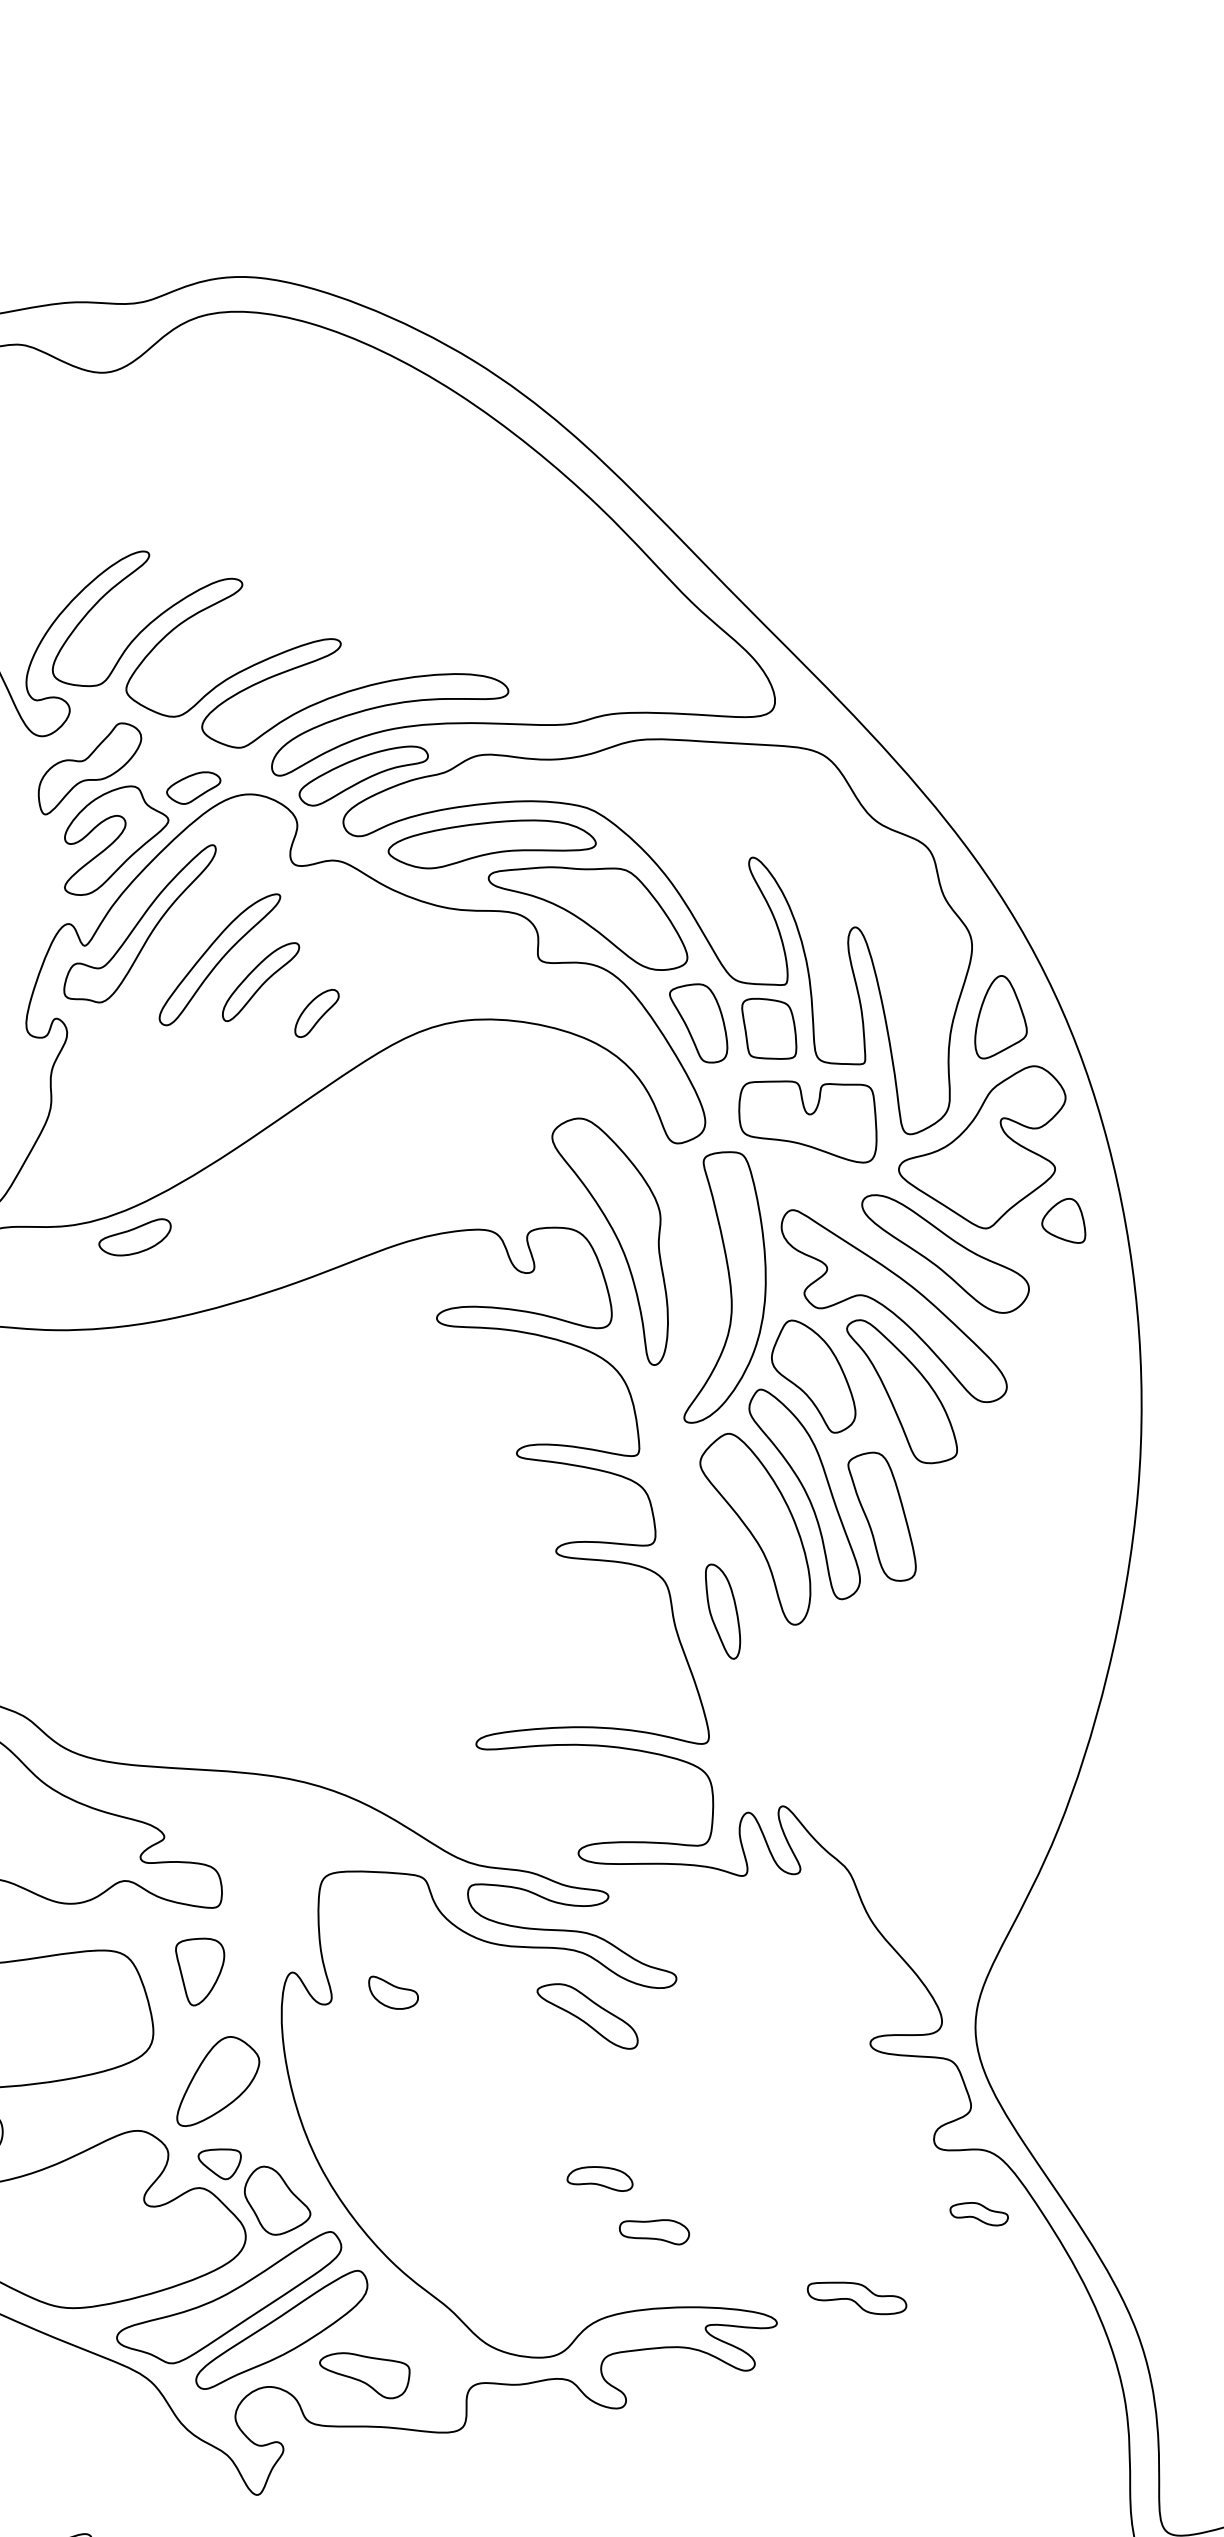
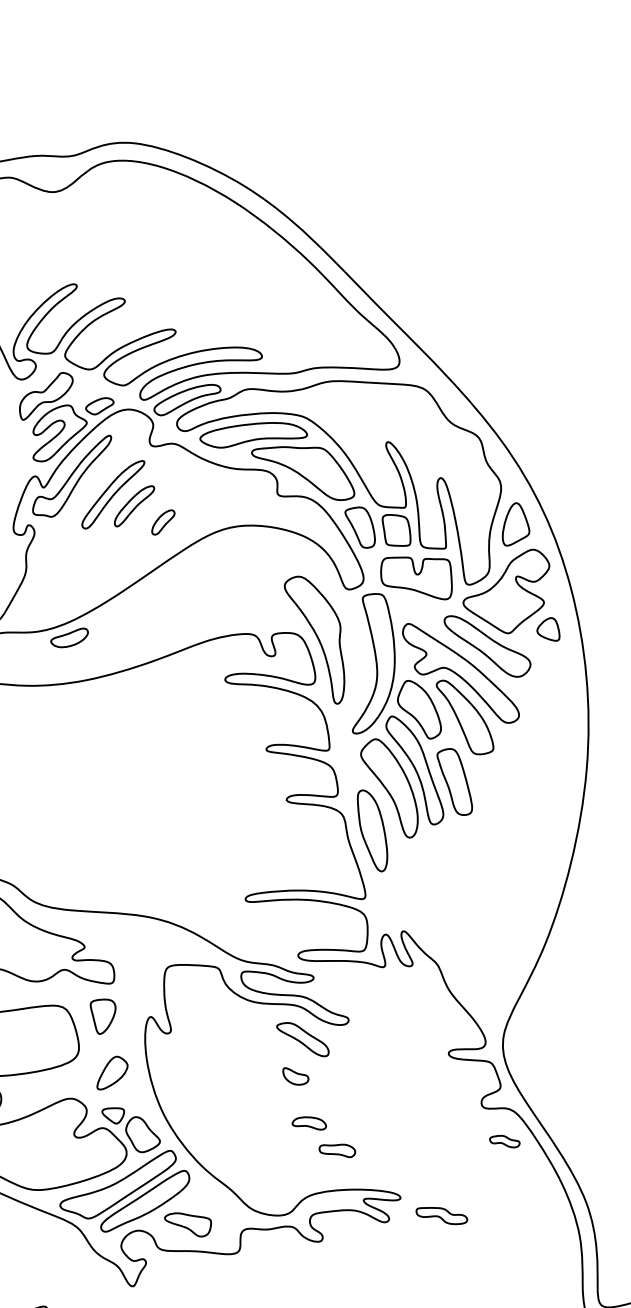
part: (722, 1610) -> (372, 830), size x1.67
part: (392, 1992) -> (295, 1076), moved
part: (218, 2080) -> (112, 1072), size x0.71
part: (856, 2299) -> (441, 1216), moved

